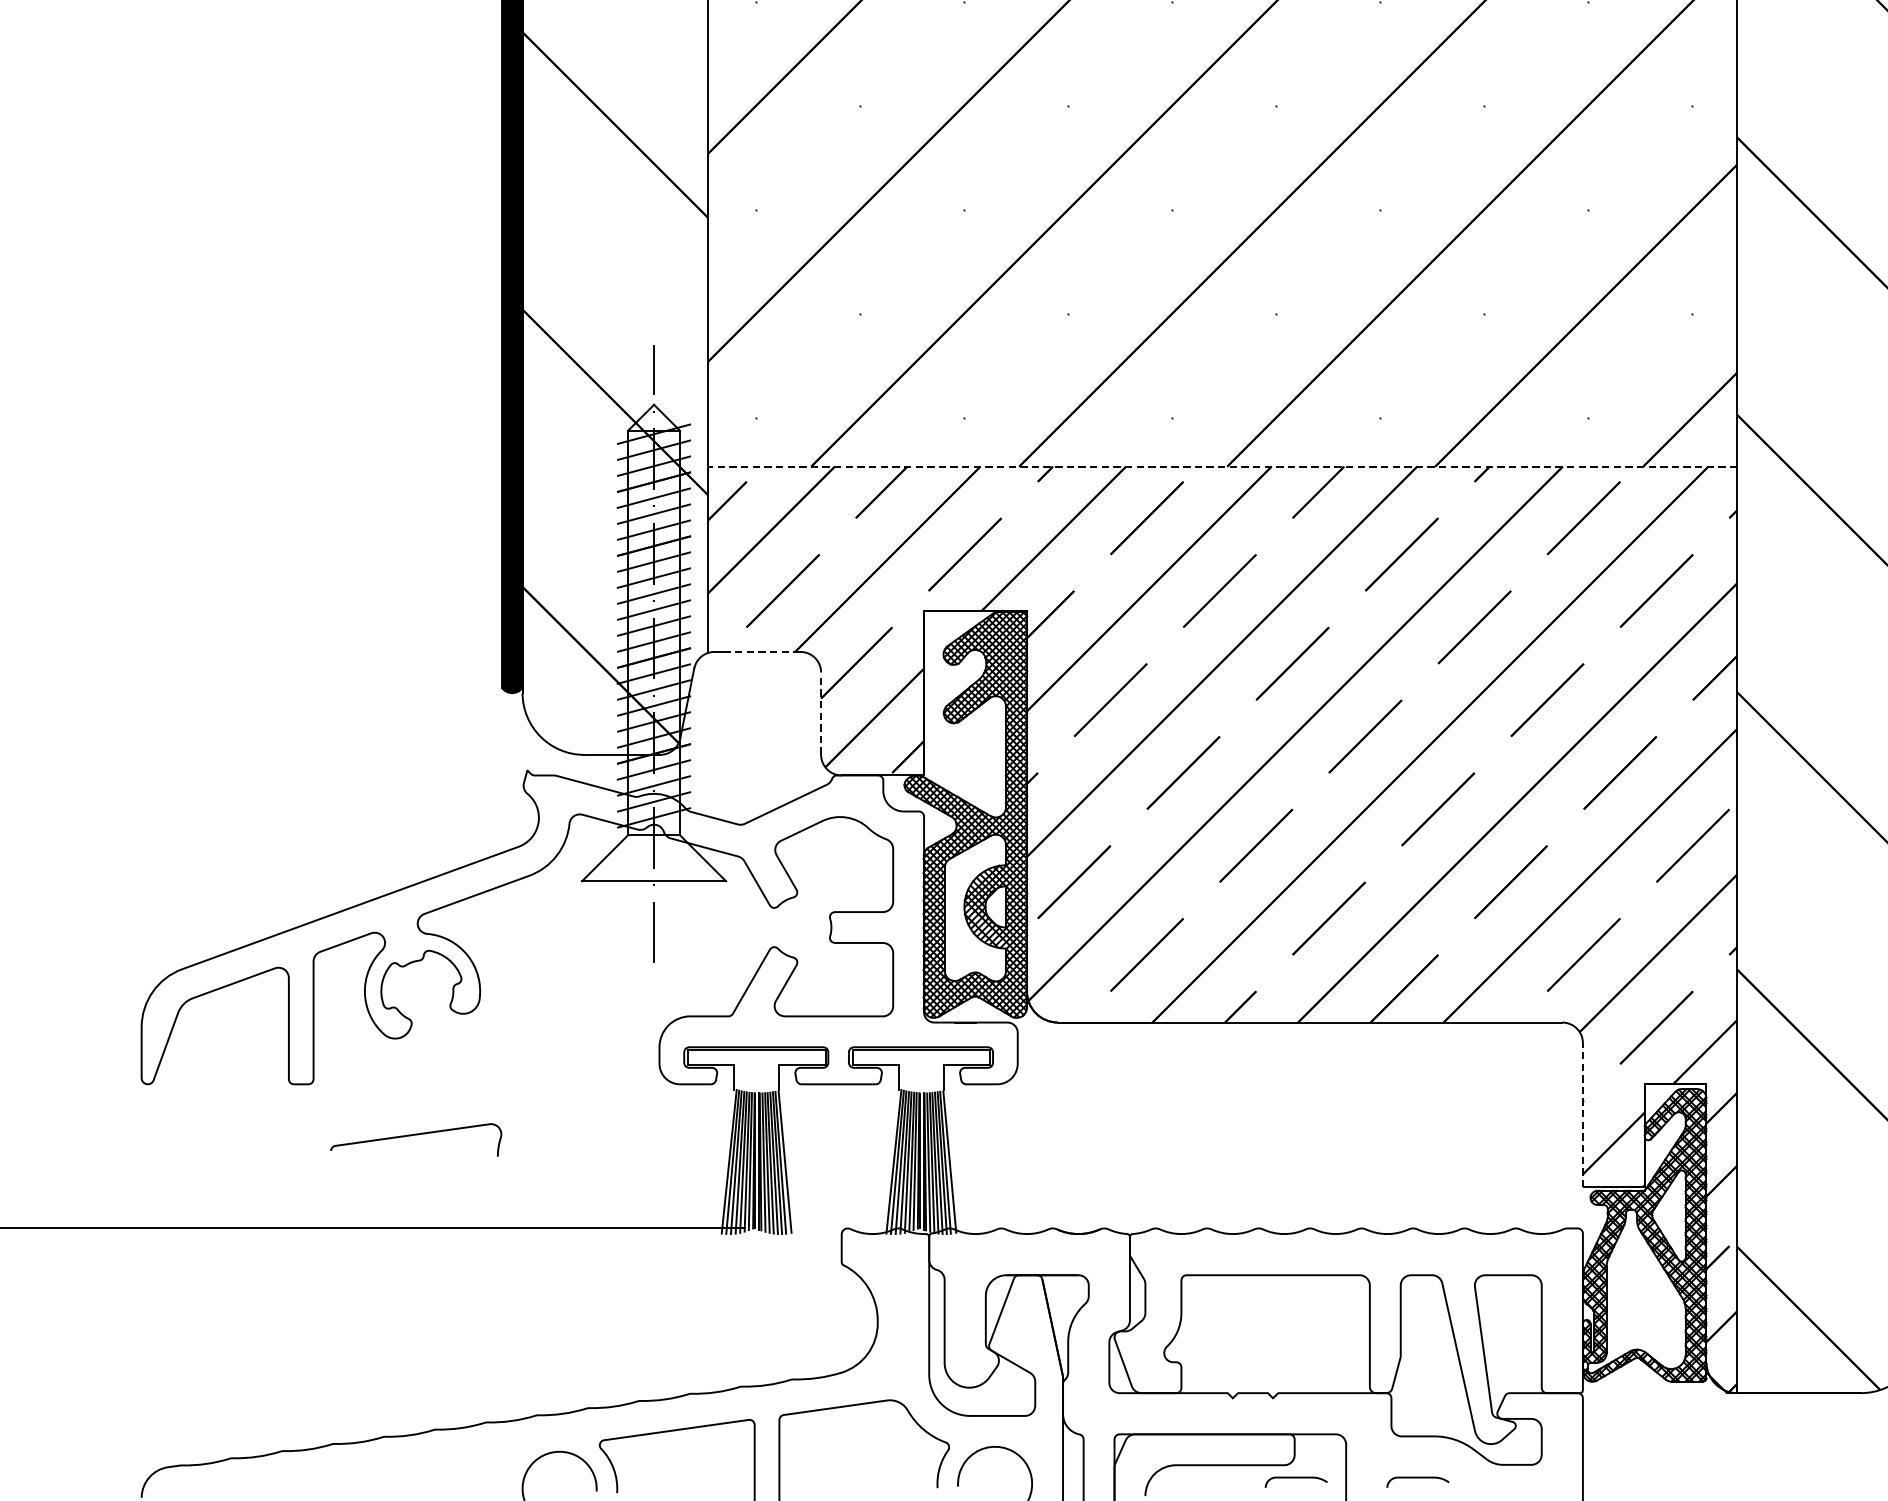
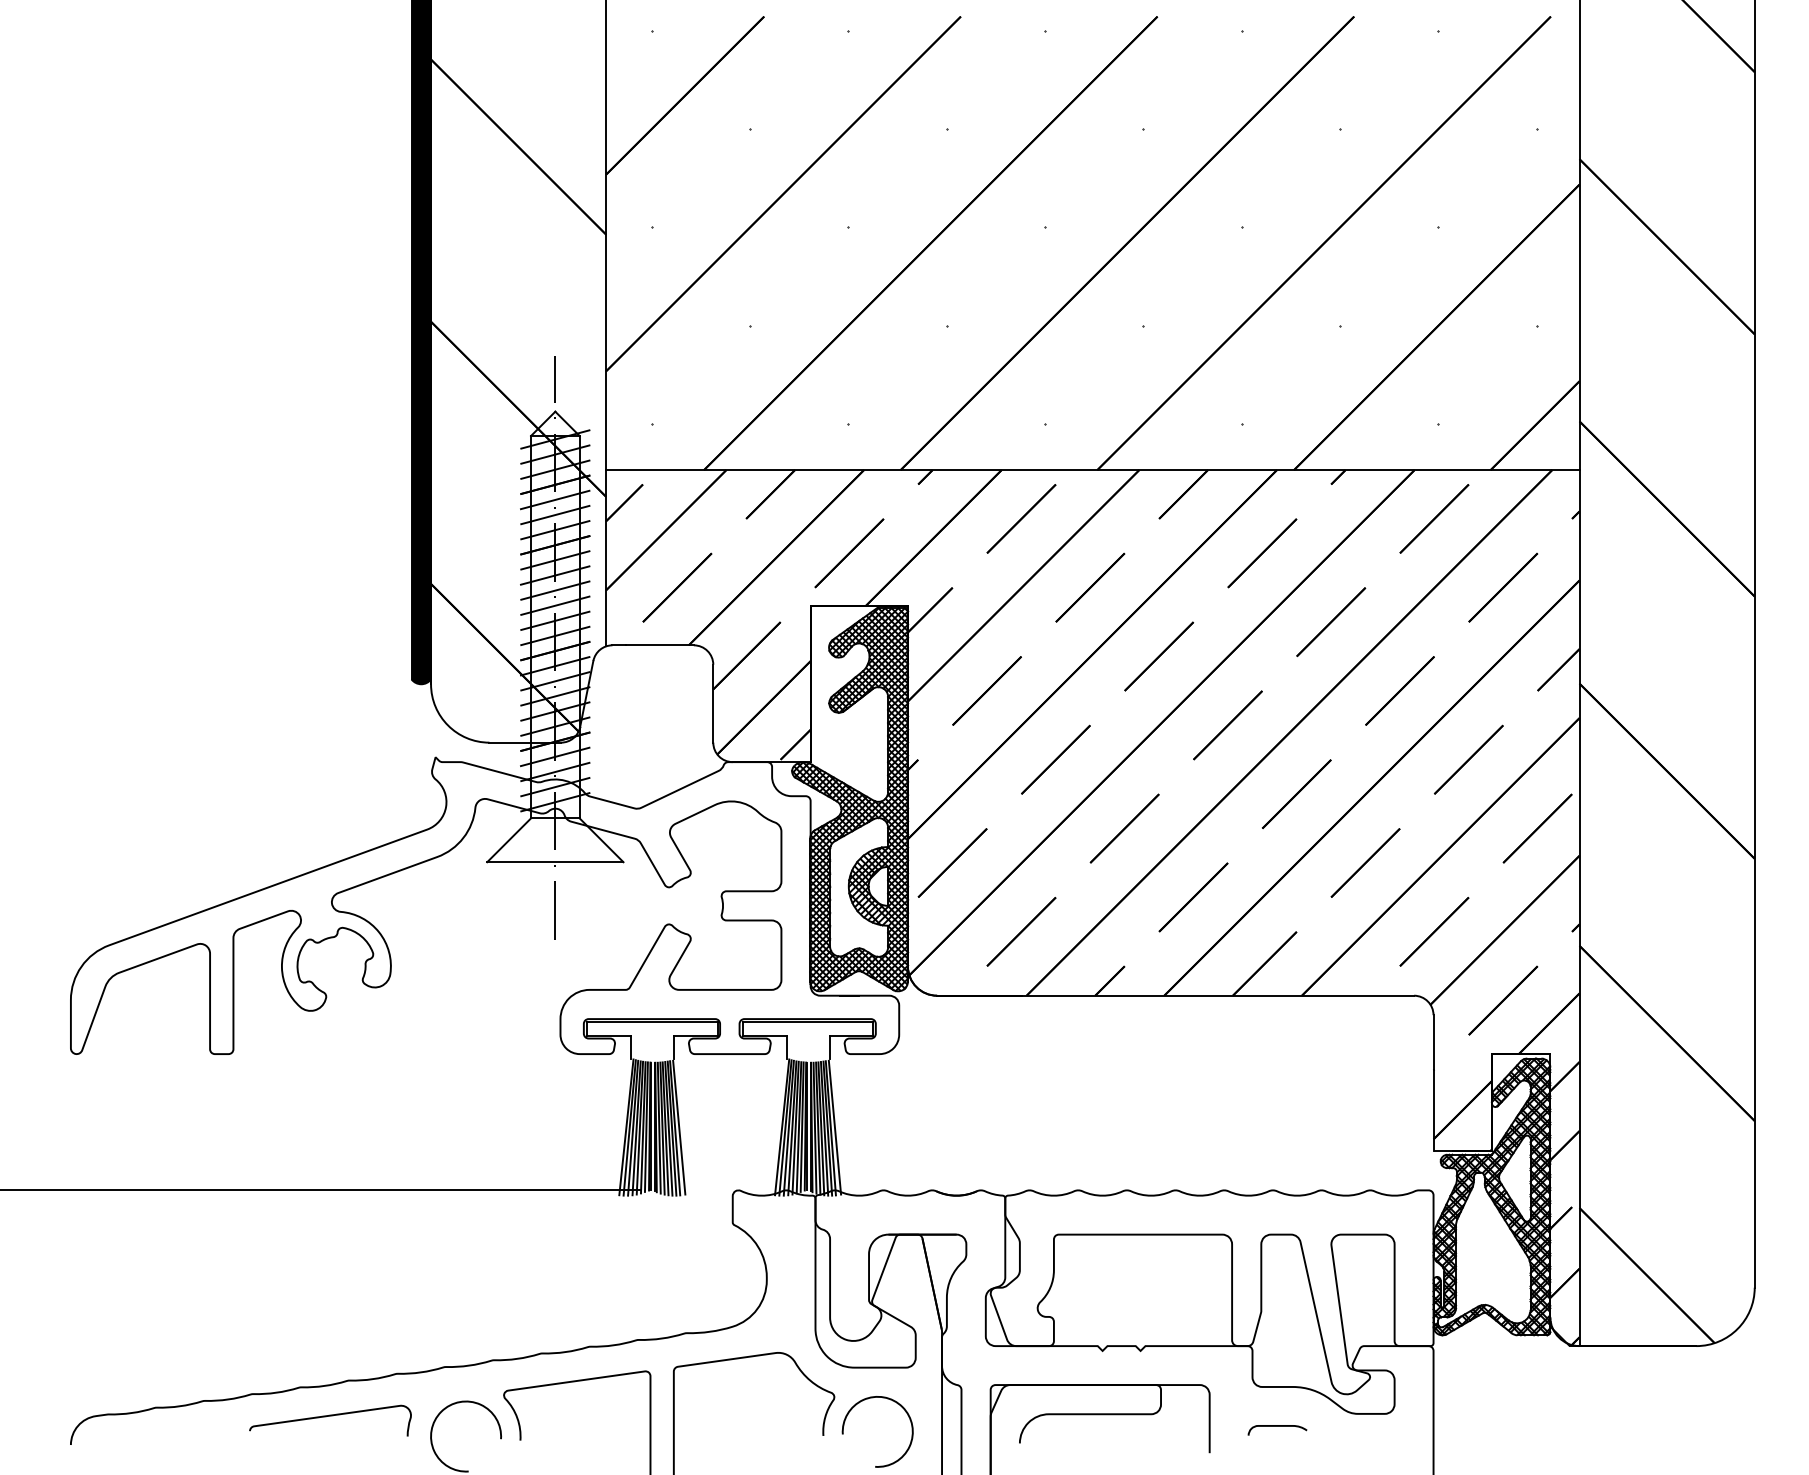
line: (1222, 467) -> (1092, 470), dashed -> solid
line: (764, 652) -> (659, 645), dashed -> solid
line: (821, 713) -> (713, 703), dashed -> solid
line: (1582, 1114) -> (1433, 1082), dashed -> solid
curve: (416, 1135) -> (330, 1416), moved
curve: (1296, 1478) -> (1162, 1426), removed

